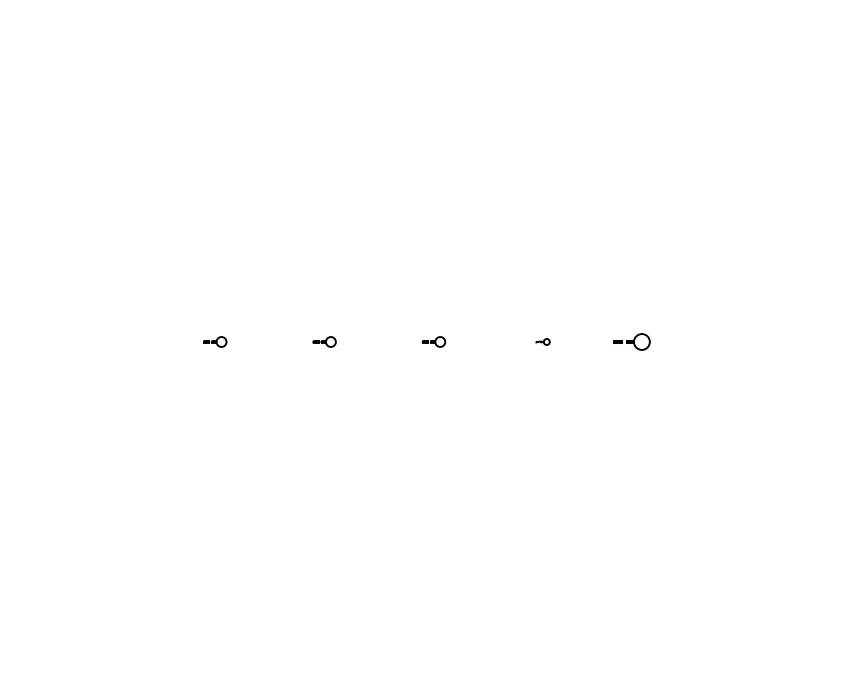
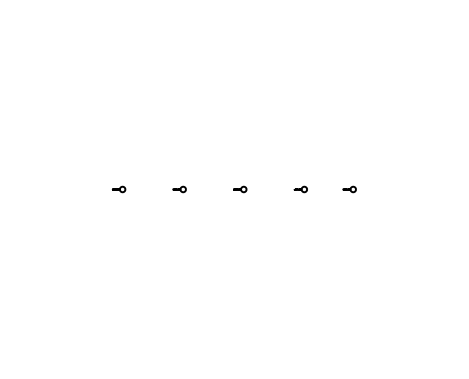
part: (542, 342) -> (300, 189), size x1.67
part: (631, 342) -> (349, 189), size x0.62

